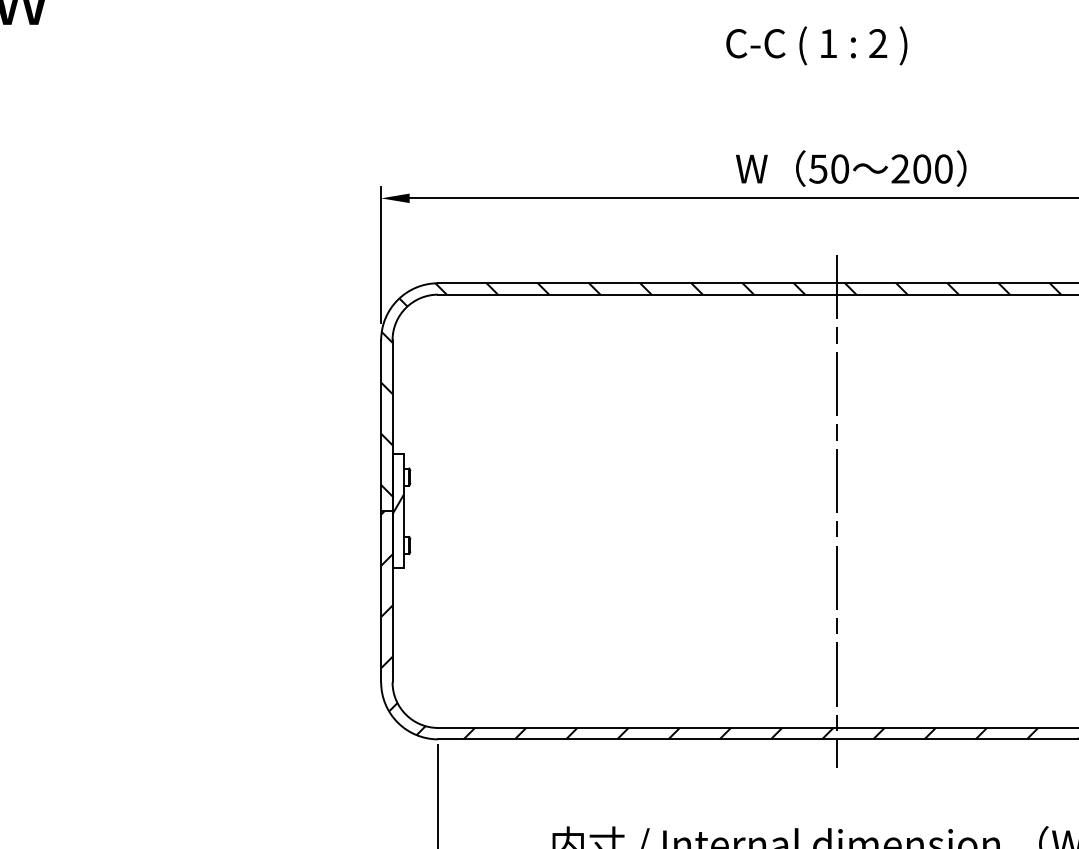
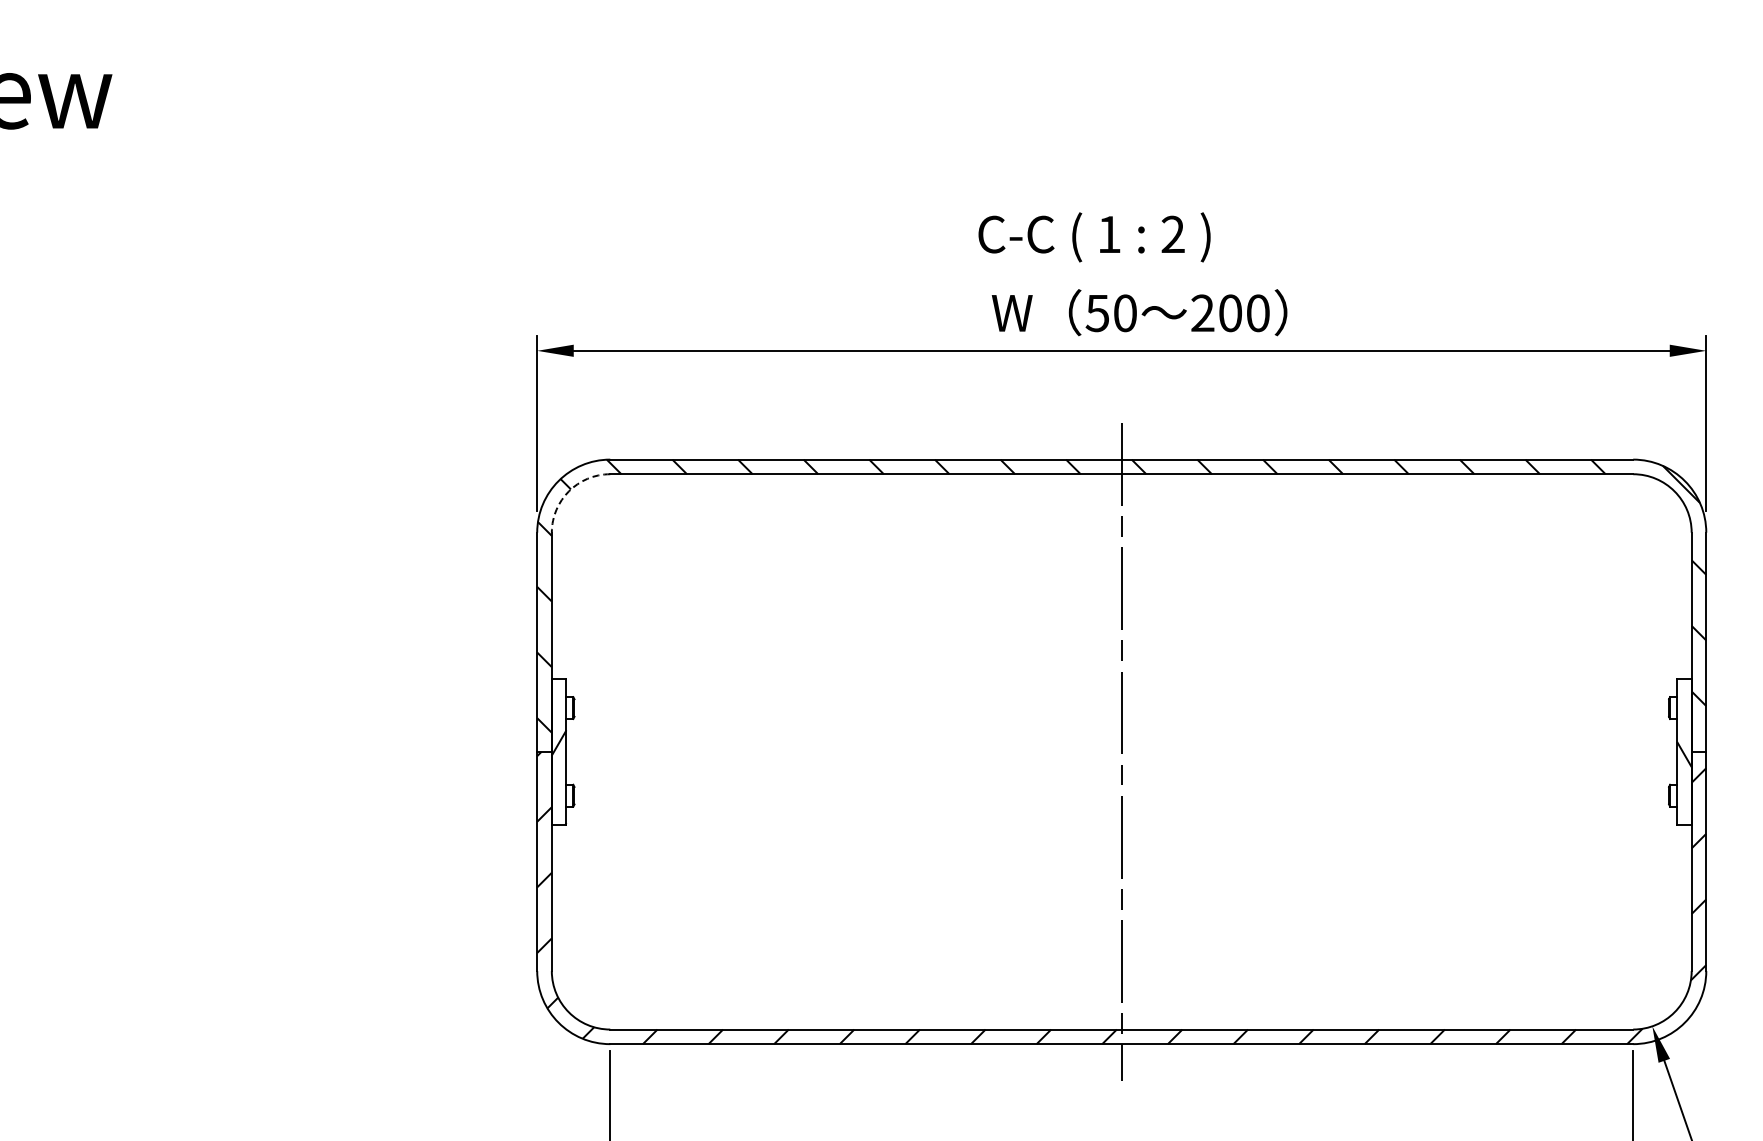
text: (816, 45) -> (1094, 237), moved
arc: (405, 308) -> (568, 491), solid -> dashed

